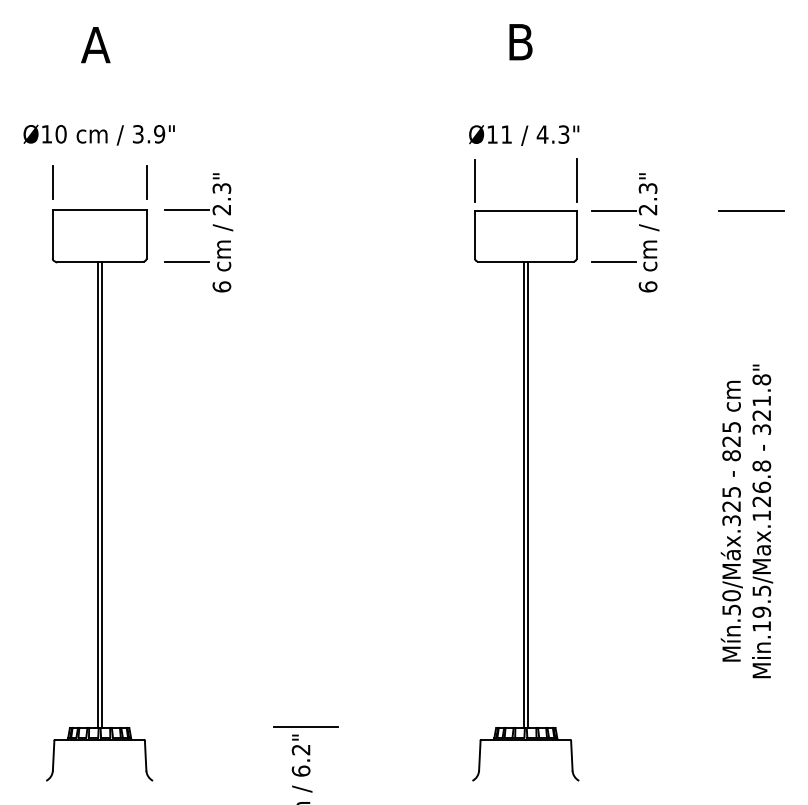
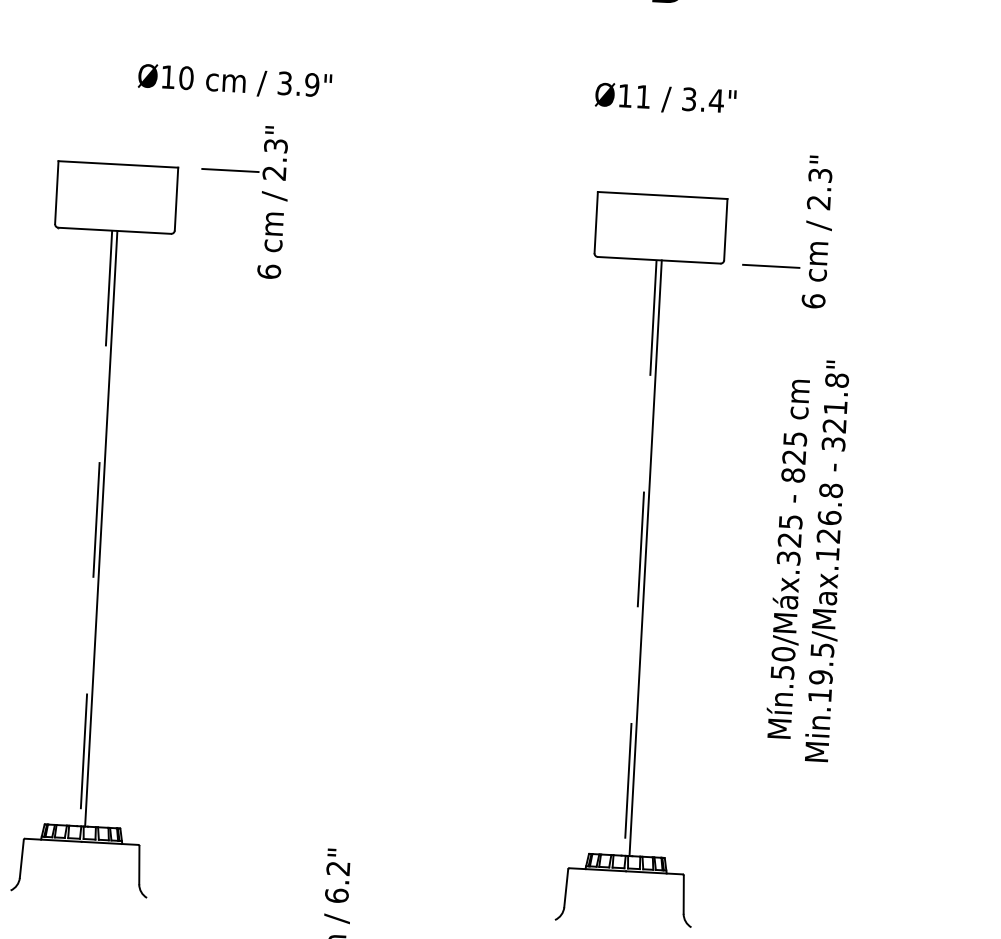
text: (98, 134) -> (234, 80), moved
text: (552, 134) -> (702, 99), 4.3" -> 3.4"
line: (475, 180) -> (600, 153), removed
line: (576, 180) -> (729, 160), removed
line: (146, 181) -> (180, 131), removed
line: (52, 182) -> (60, 126), removed
line: (613, 210) -> (774, 201), removed
line: (751, 210) -> (950, 210), removed
line: (186, 261) -> (225, 236), removed
line: (97, 495) -> (95, 529), solid -> dashed
line: (523, 495) -> (639, 559), solid -> dashed
text: (746, 521) -> (807, 560), moved
line: (305, 727) -> (345, 840), removed

